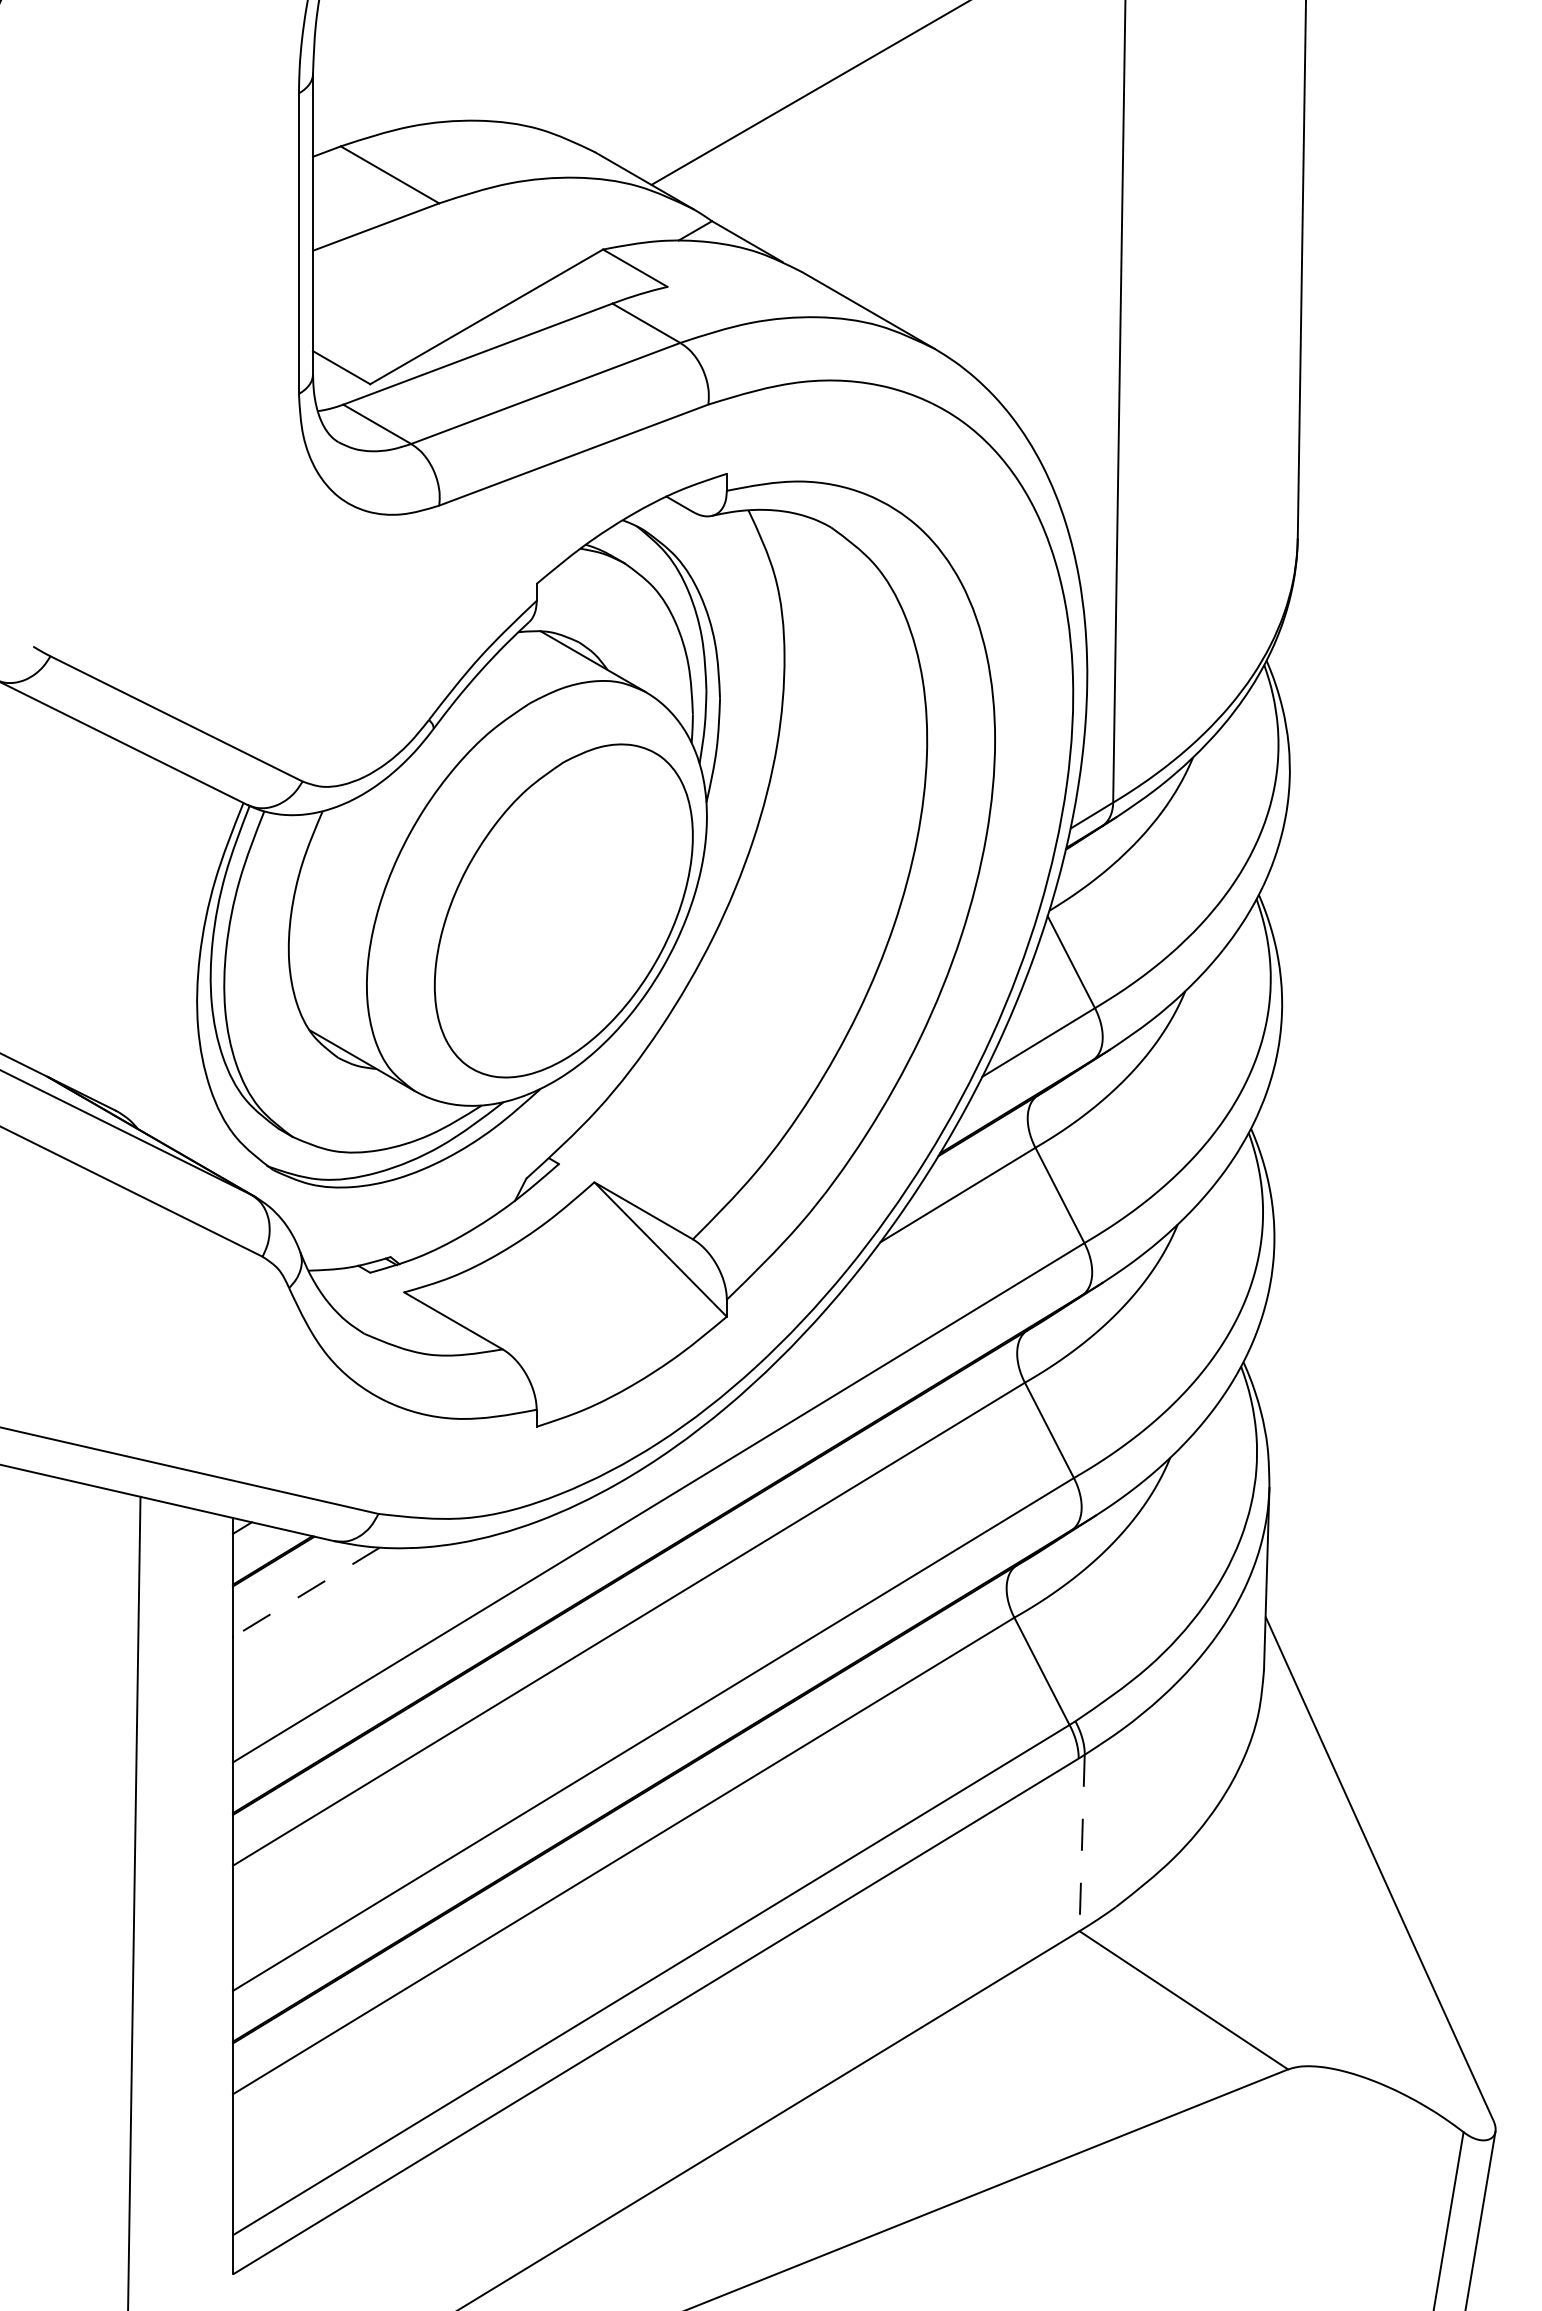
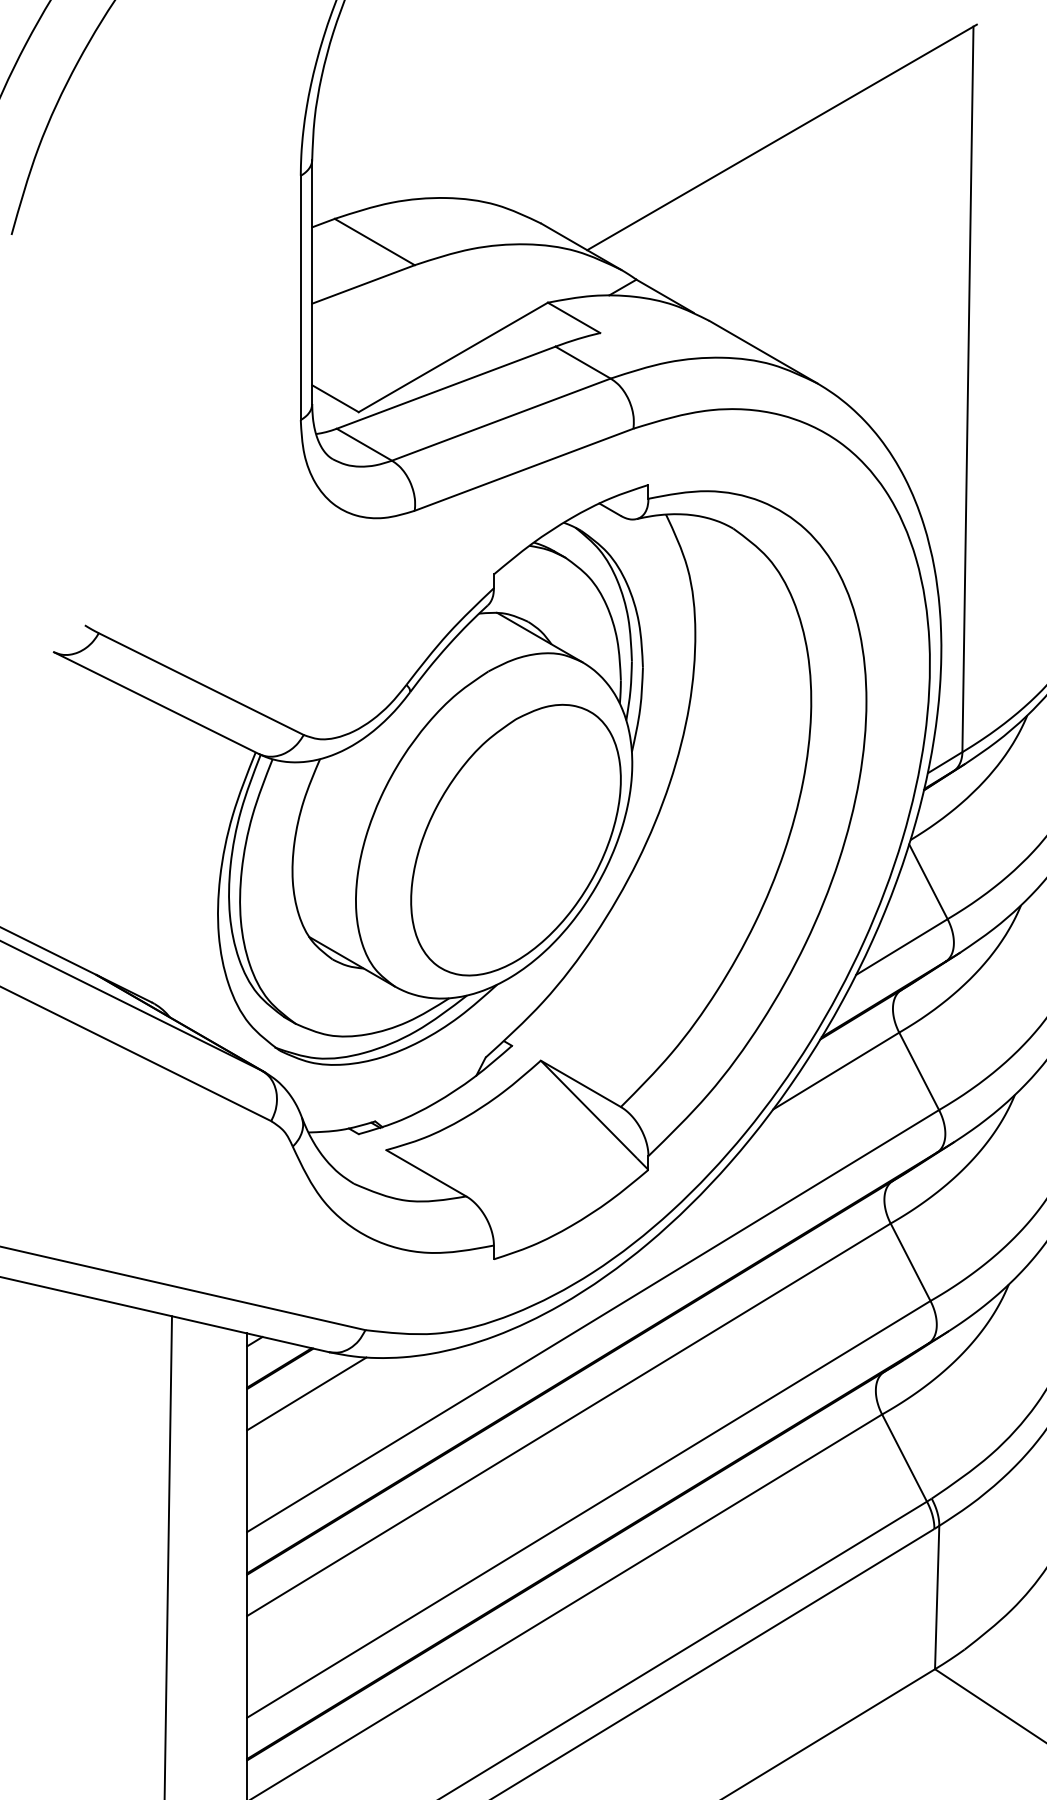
line: (306, 1592) -> (306, 1393), dashed -> solid
line: (1082, 1843) -> (937, 1597), dashed -> solid

